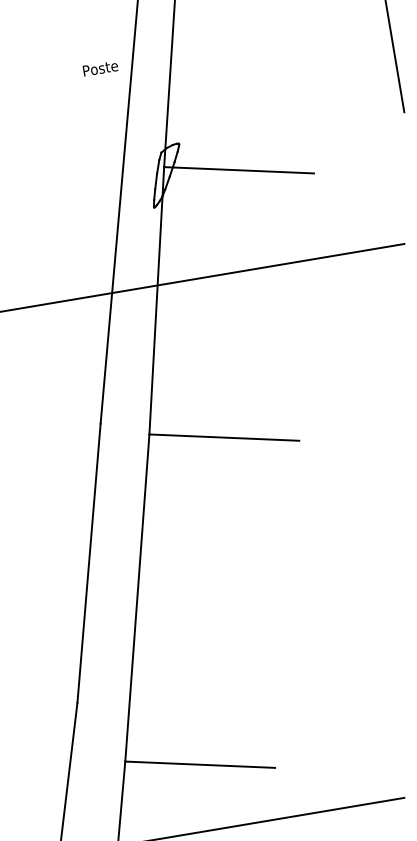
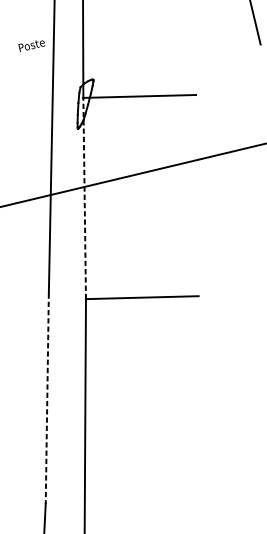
text: (100, 69) -> (31, 45), moved
line: (156, 300) -> (84, 198), solid -> dashed
line: (89, 563) -> (47, 398), solid -> dashed

